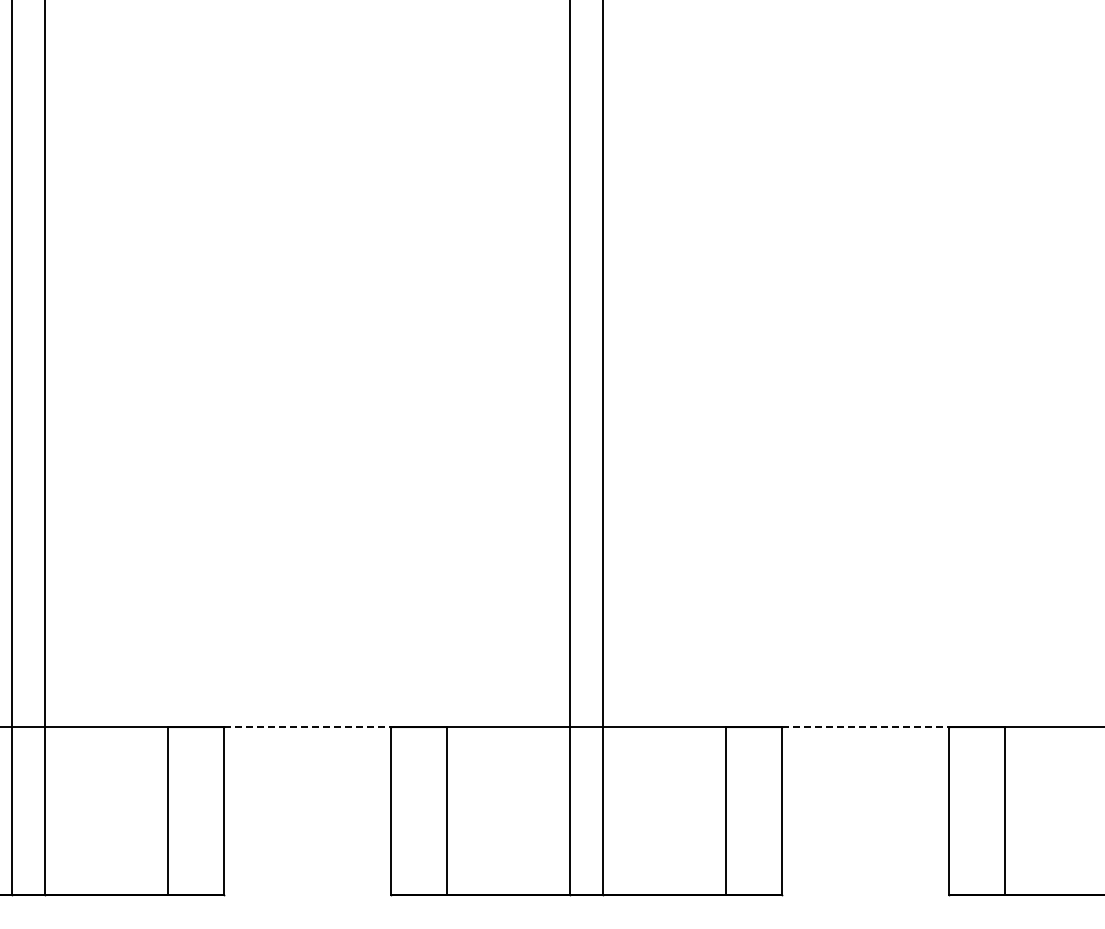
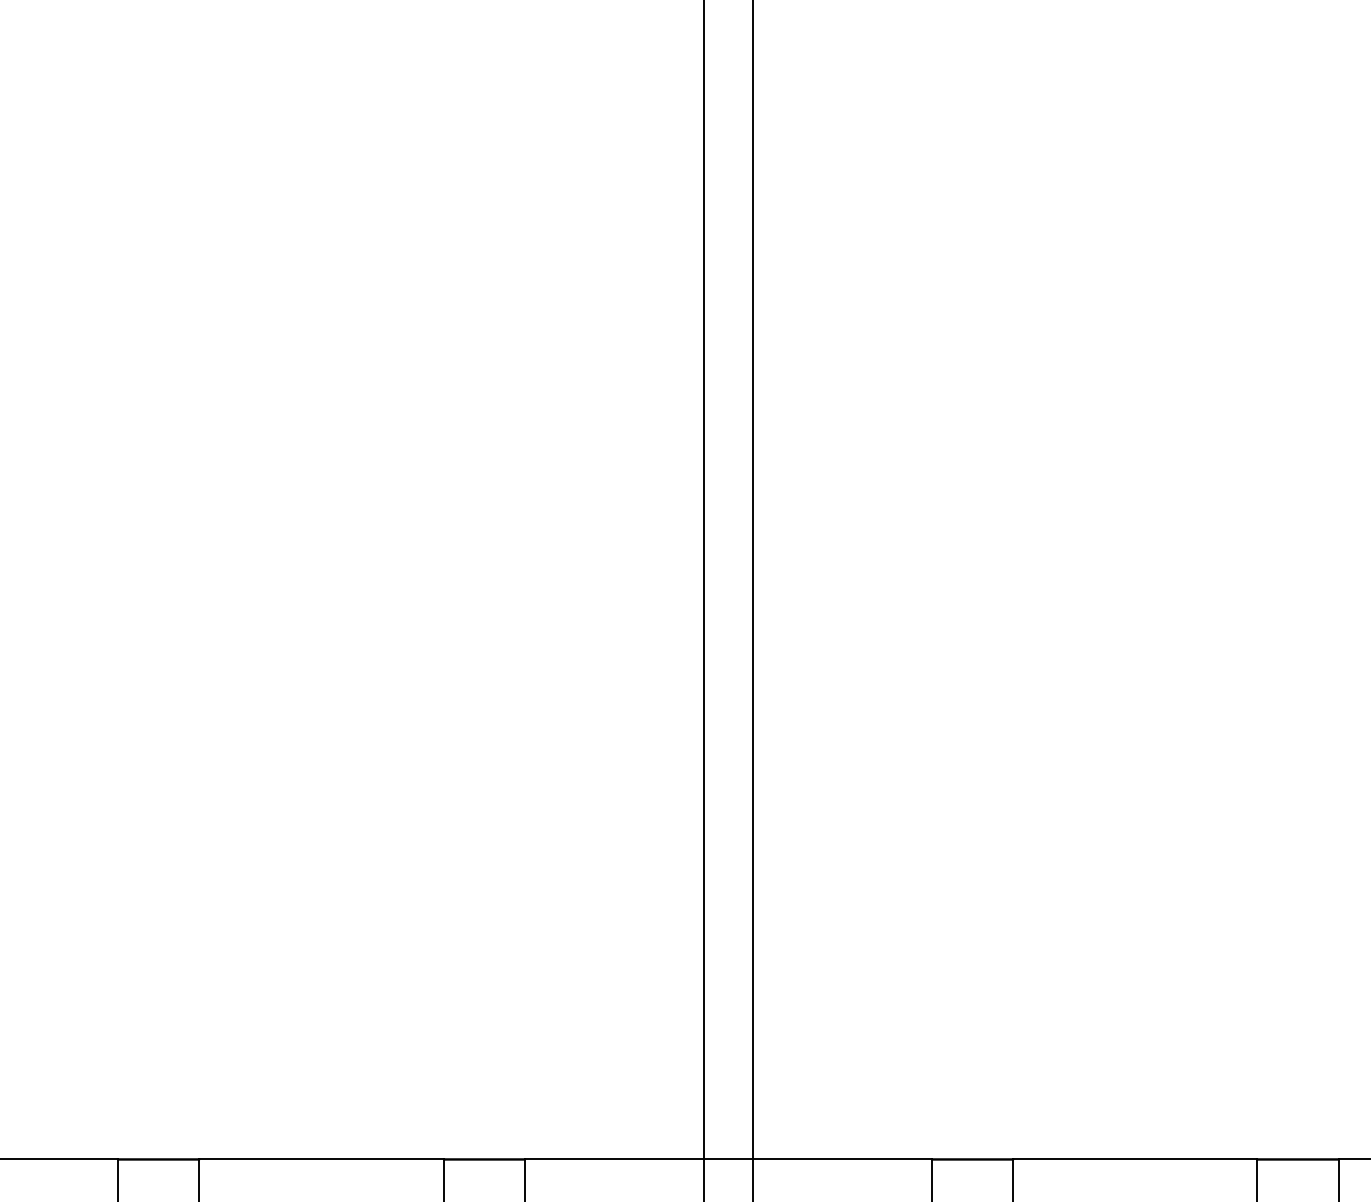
line: (307, 727) -> (321, 1160), dashed -> solid
line: (865, 727) -> (1134, 1160), dashed -> solid

